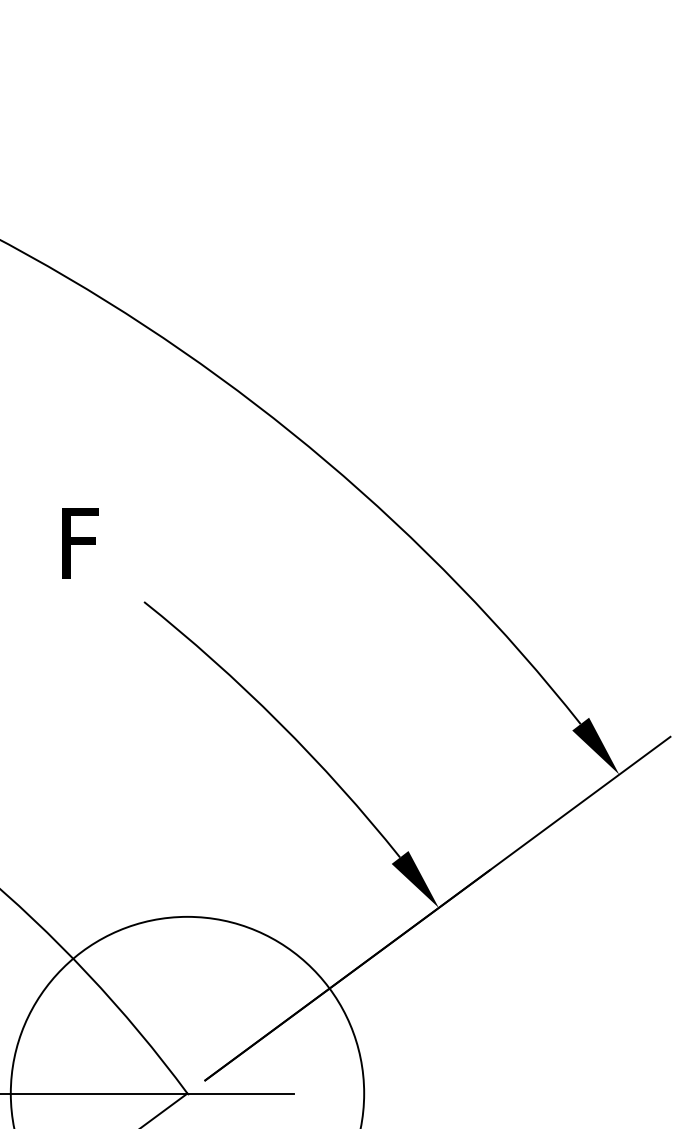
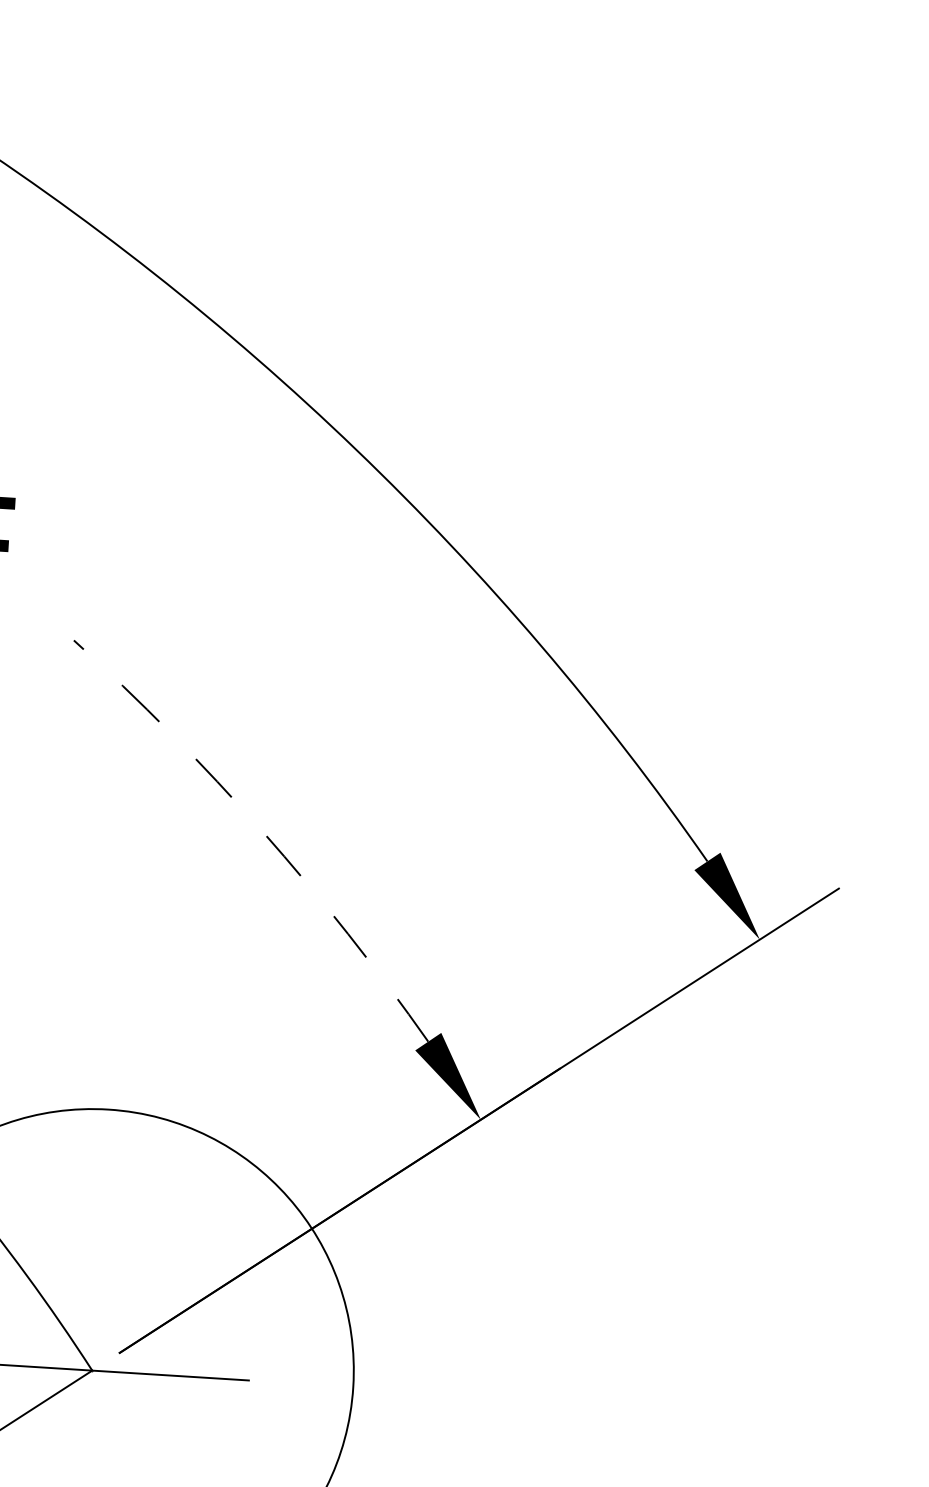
arc: (279, 722) -> (262, 831), solid -> dashed

